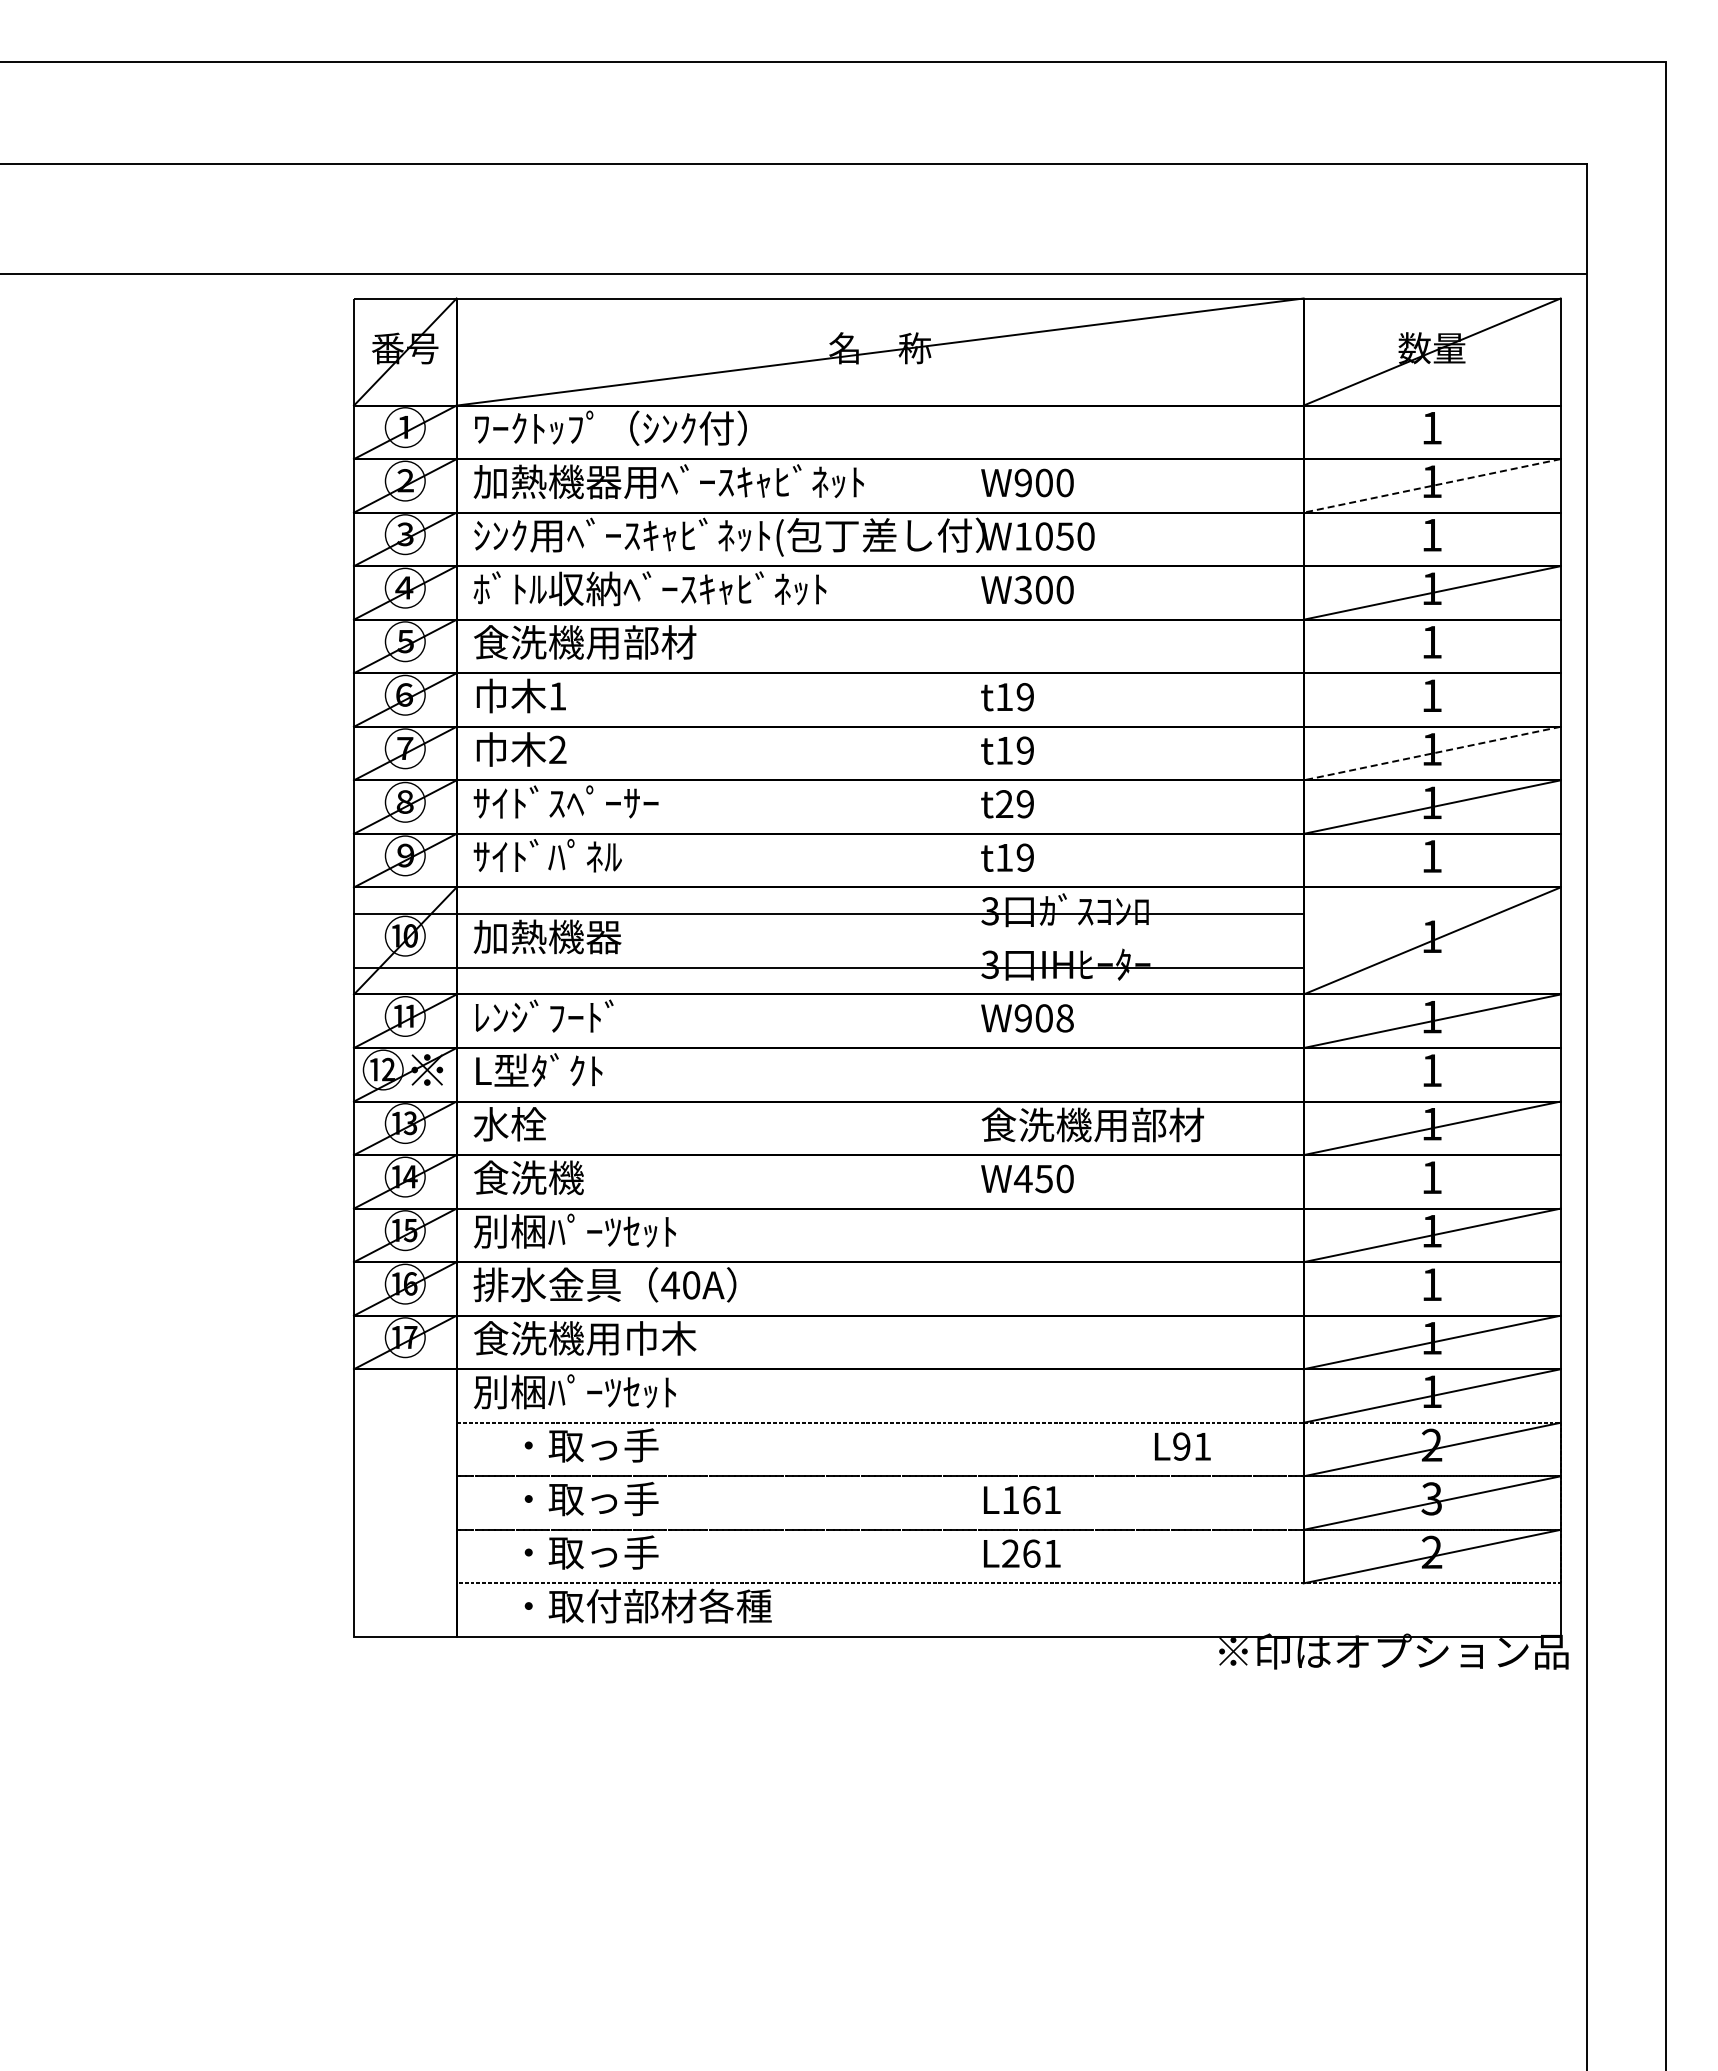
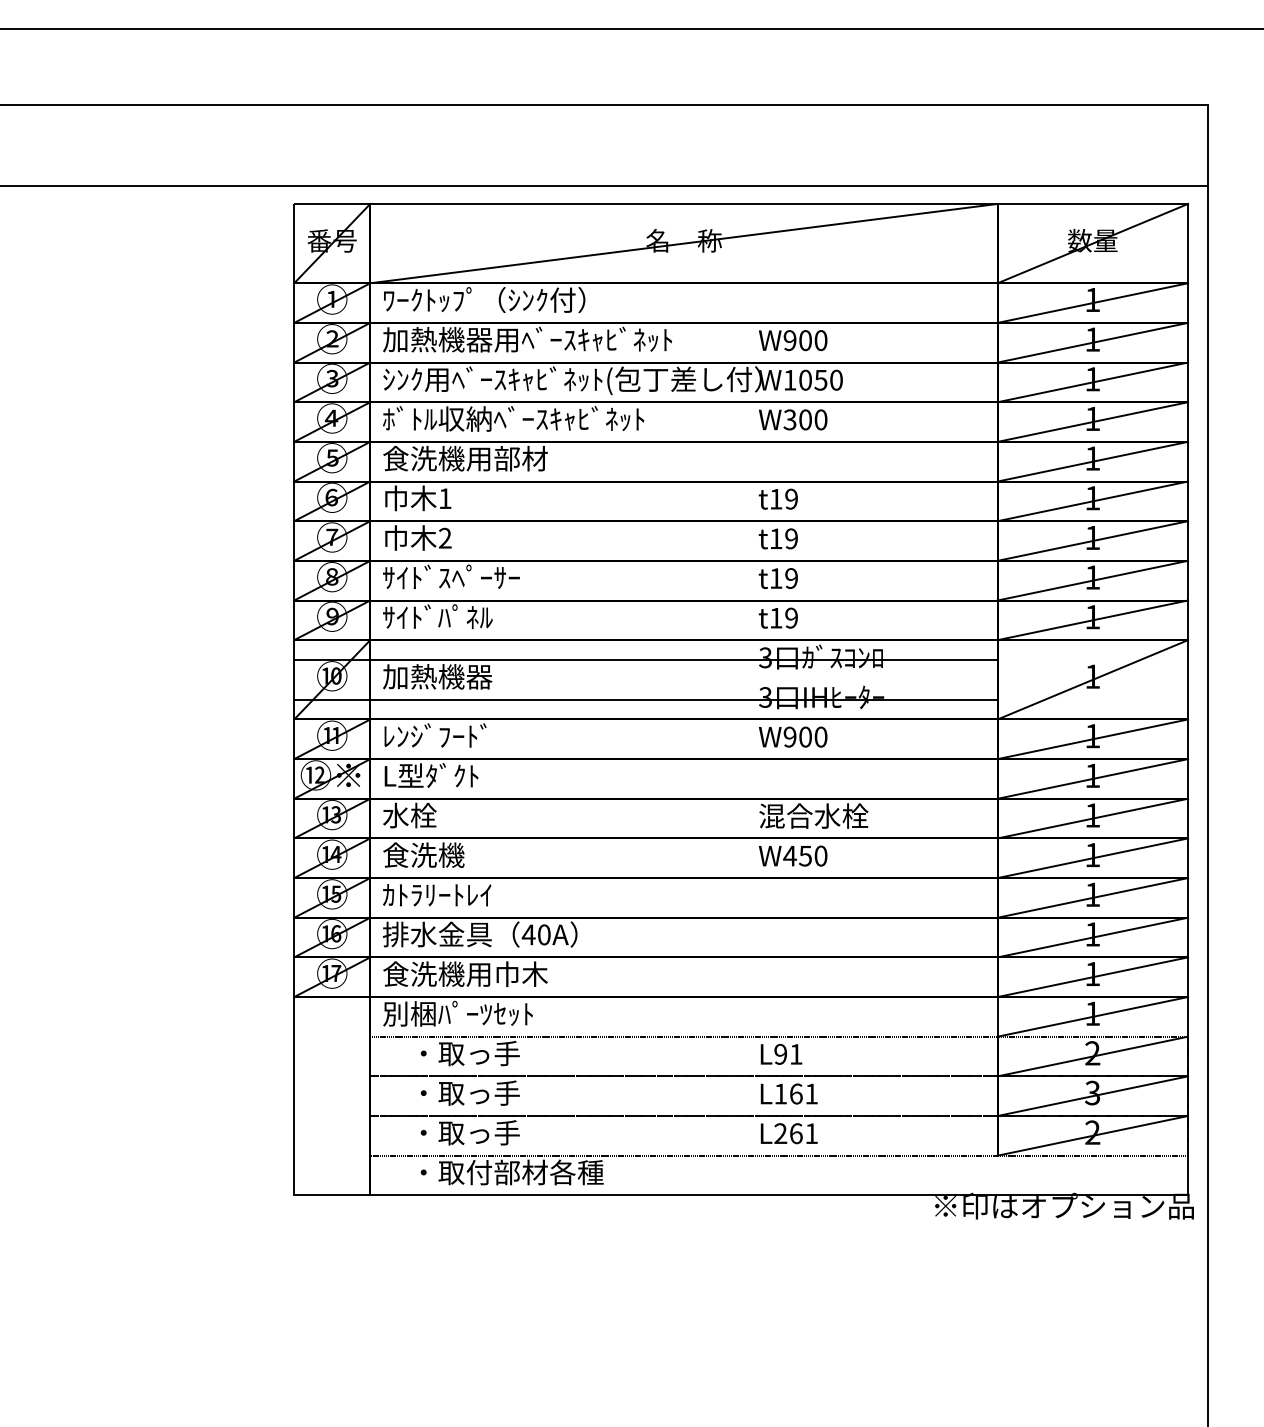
line: (1431, 432) -> (1092, 303), added
line: (1431, 486) -> (1092, 343), dashed -> solid
line: (1431, 539) -> (1092, 382), added
line: (1431, 646) -> (1092, 461), added
line: (1431, 699) -> (1092, 500), added
line: (1431, 753) -> (1092, 540), dashed -> solid
text: (1004, 803) -> (776, 577), t29 -> t19
line: (1431, 860) -> (1092, 620), added
text: (1064, 1018) -> (820, 737), W908 -> W900
line: (1431, 1074) -> (1092, 778), added
text: (1092, 1124) -> (841, 815), 食洗機用部材 -> 混合水栓
line: (1431, 1181) -> (1092, 857), added
text: (574, 1230) -> (457, 894), 別梱ﾊﾟｰﾂｾｯﾄ -> ｶﾄﾗﾘｰﾄﾚｲ
line: (1431, 1288) -> (1092, 937), added
text: (1182, 1446) -> (781, 1054), moved

